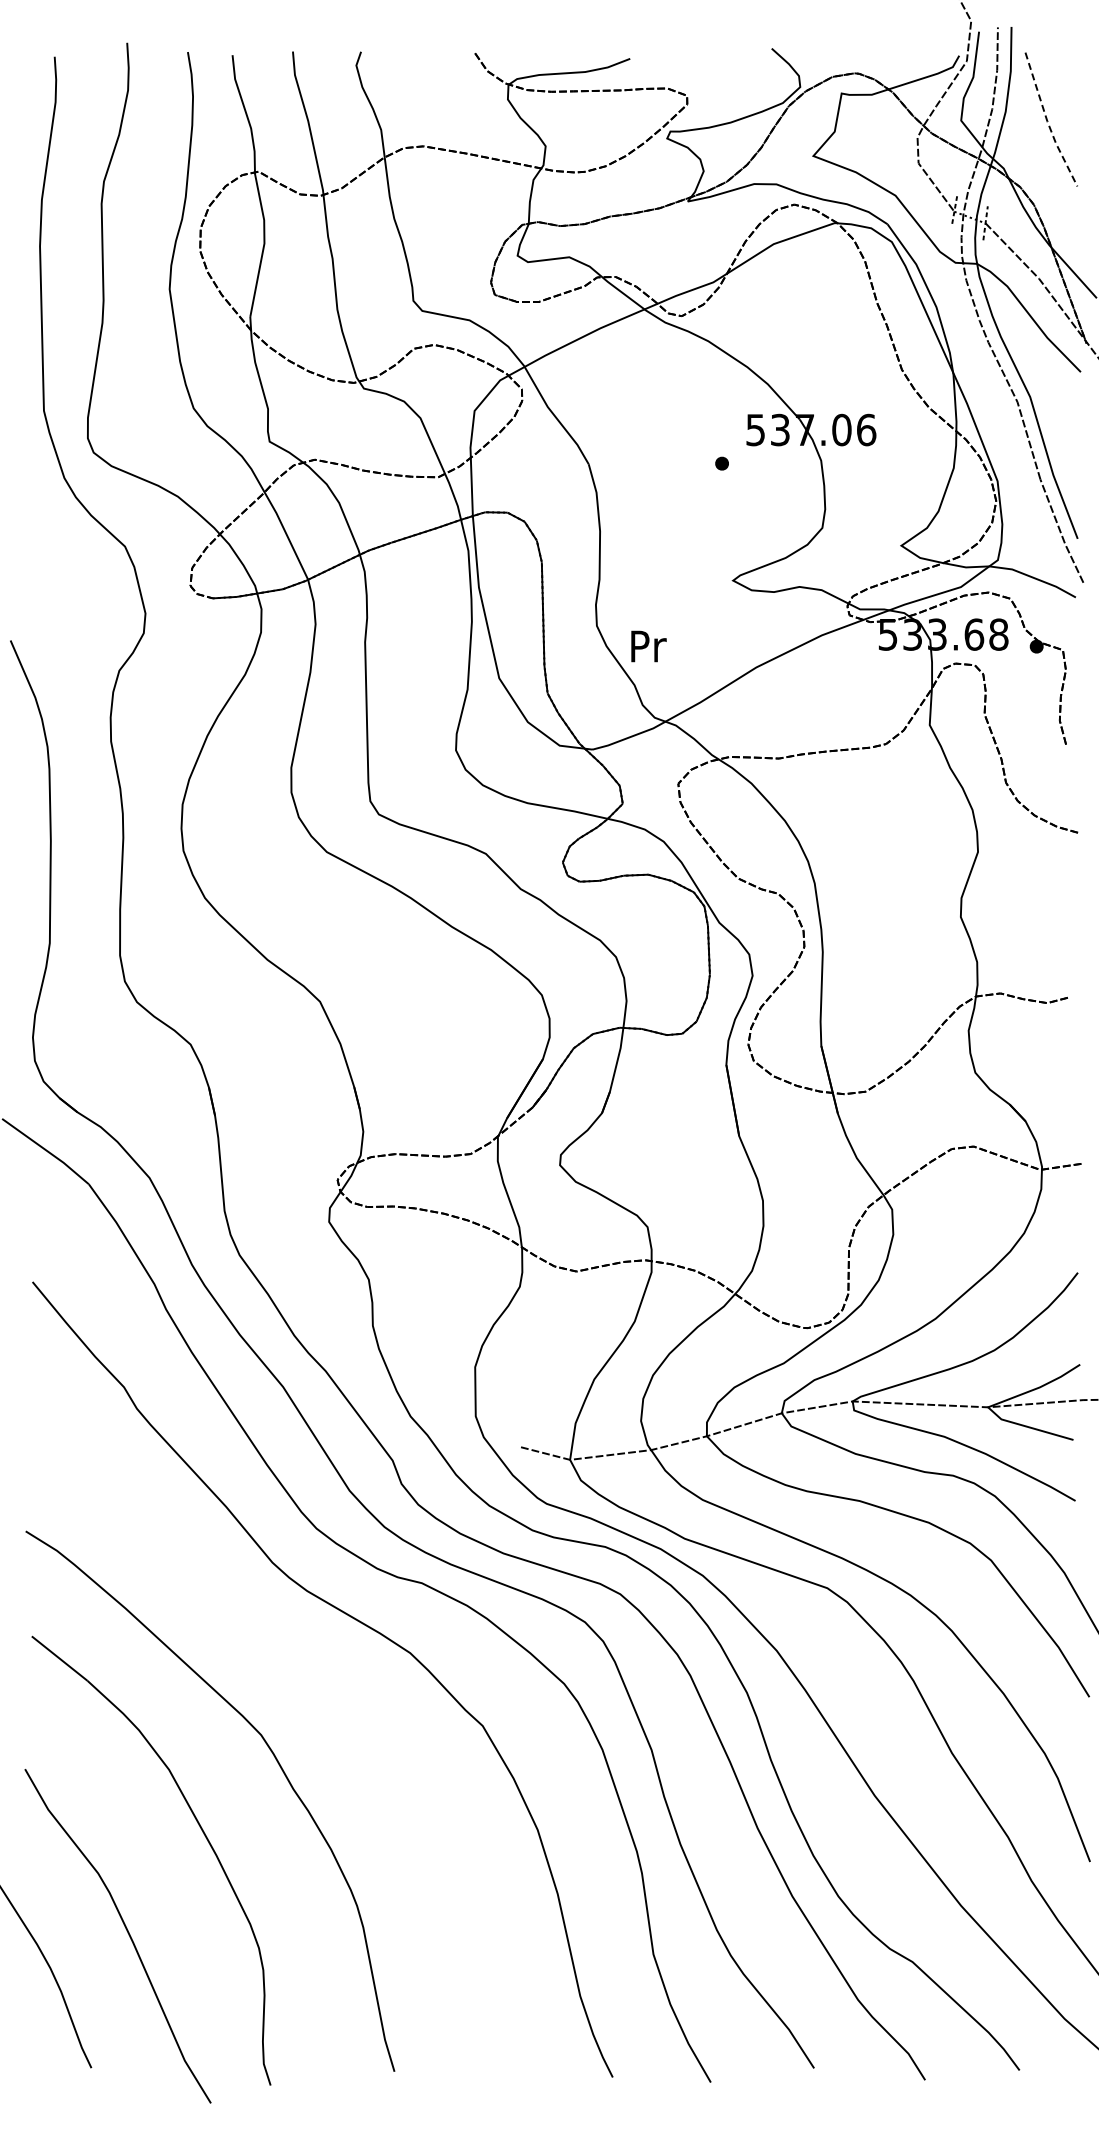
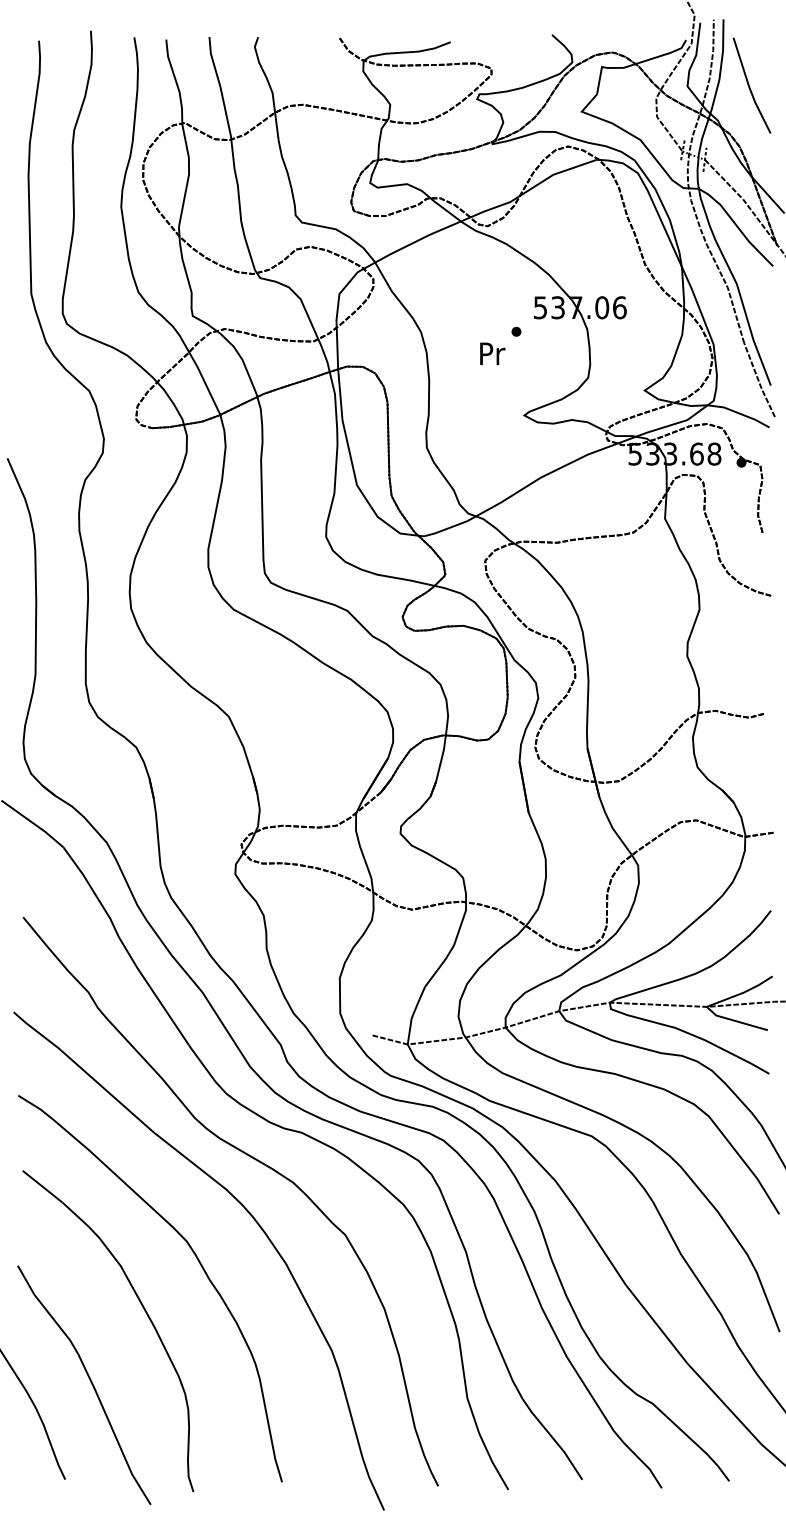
line: (1047, 121) -> (749, 87), dashed -> solid
text: (648, 646) -> (492, 353), moved
curve: (352, 1701) -> (252, 1217), added

